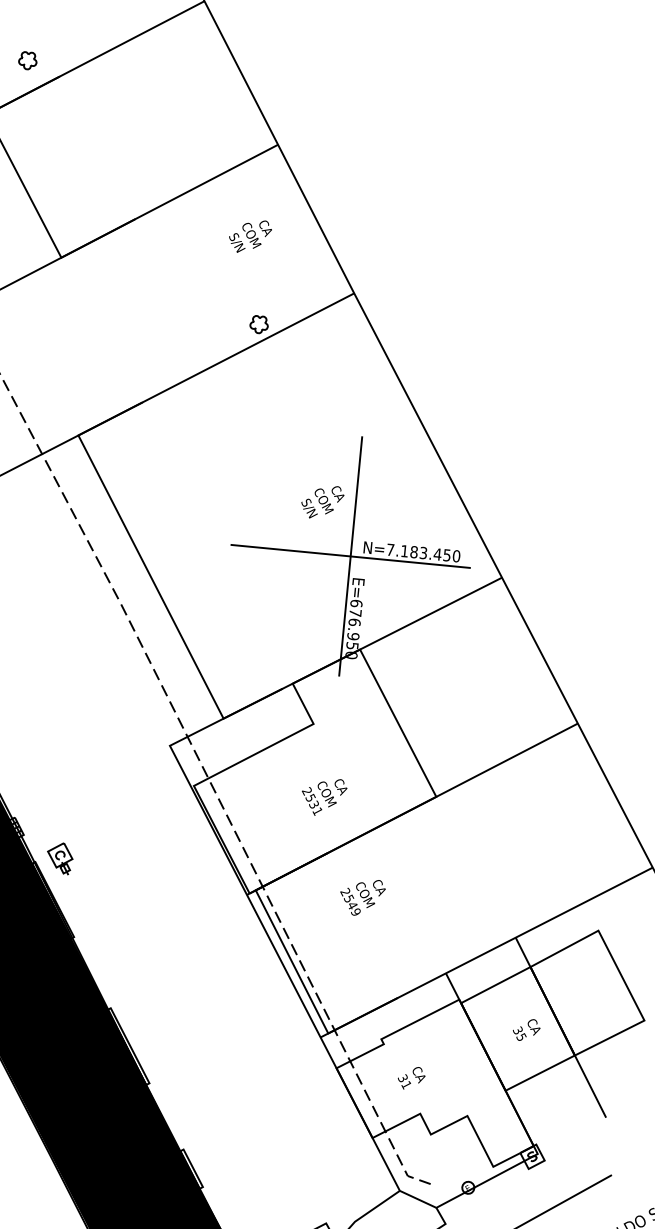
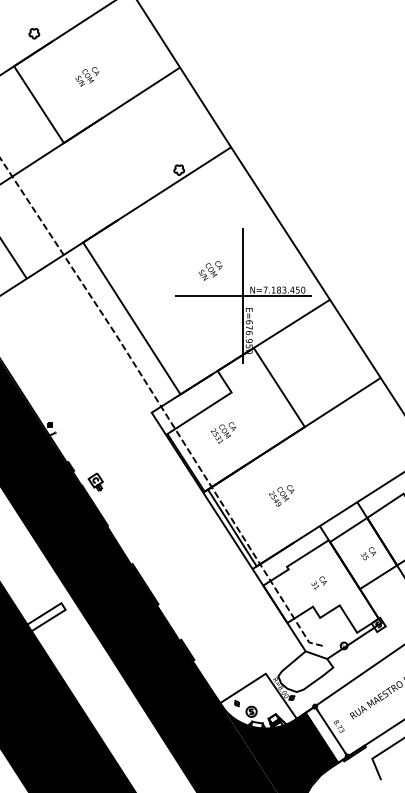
text: (250, 235) -> (87, 76), moved
text: (322, 501) -> (210, 270), moved
text: (322, 797) -> (222, 433), moved
text: (362, 896) -> (281, 495), moved
text: (410, 1076) -> (318, 582), moved

